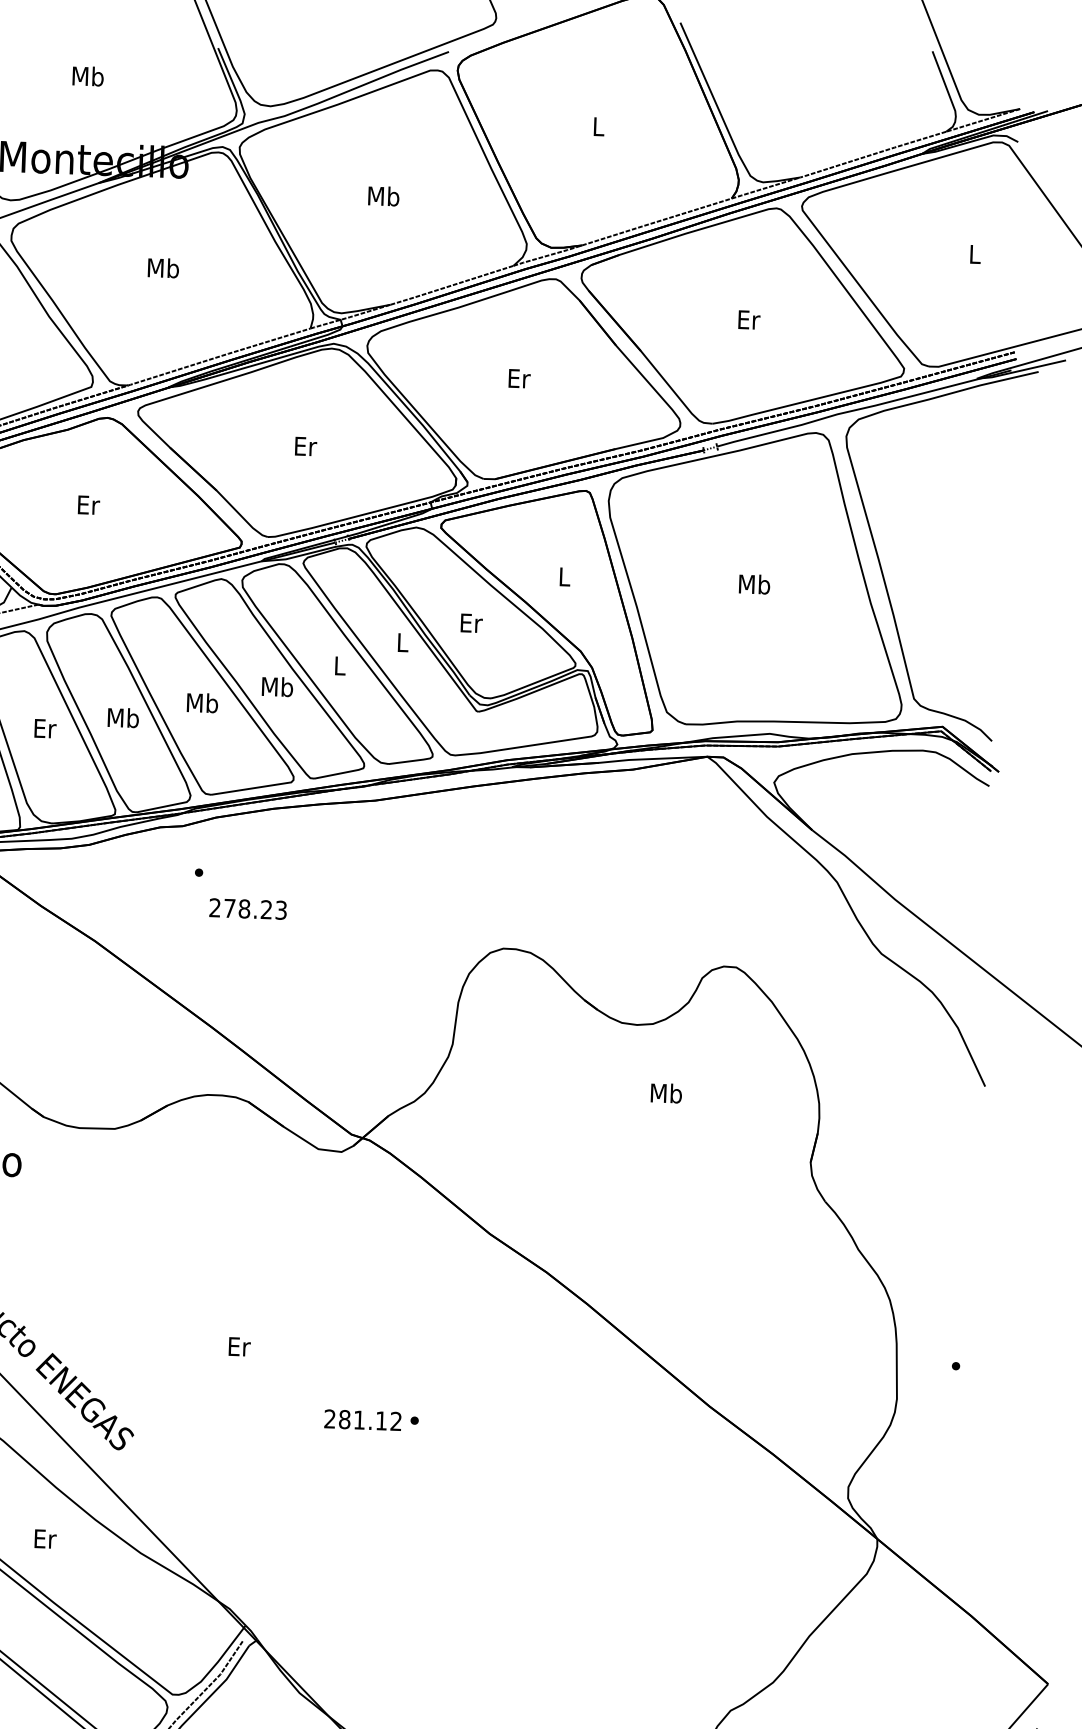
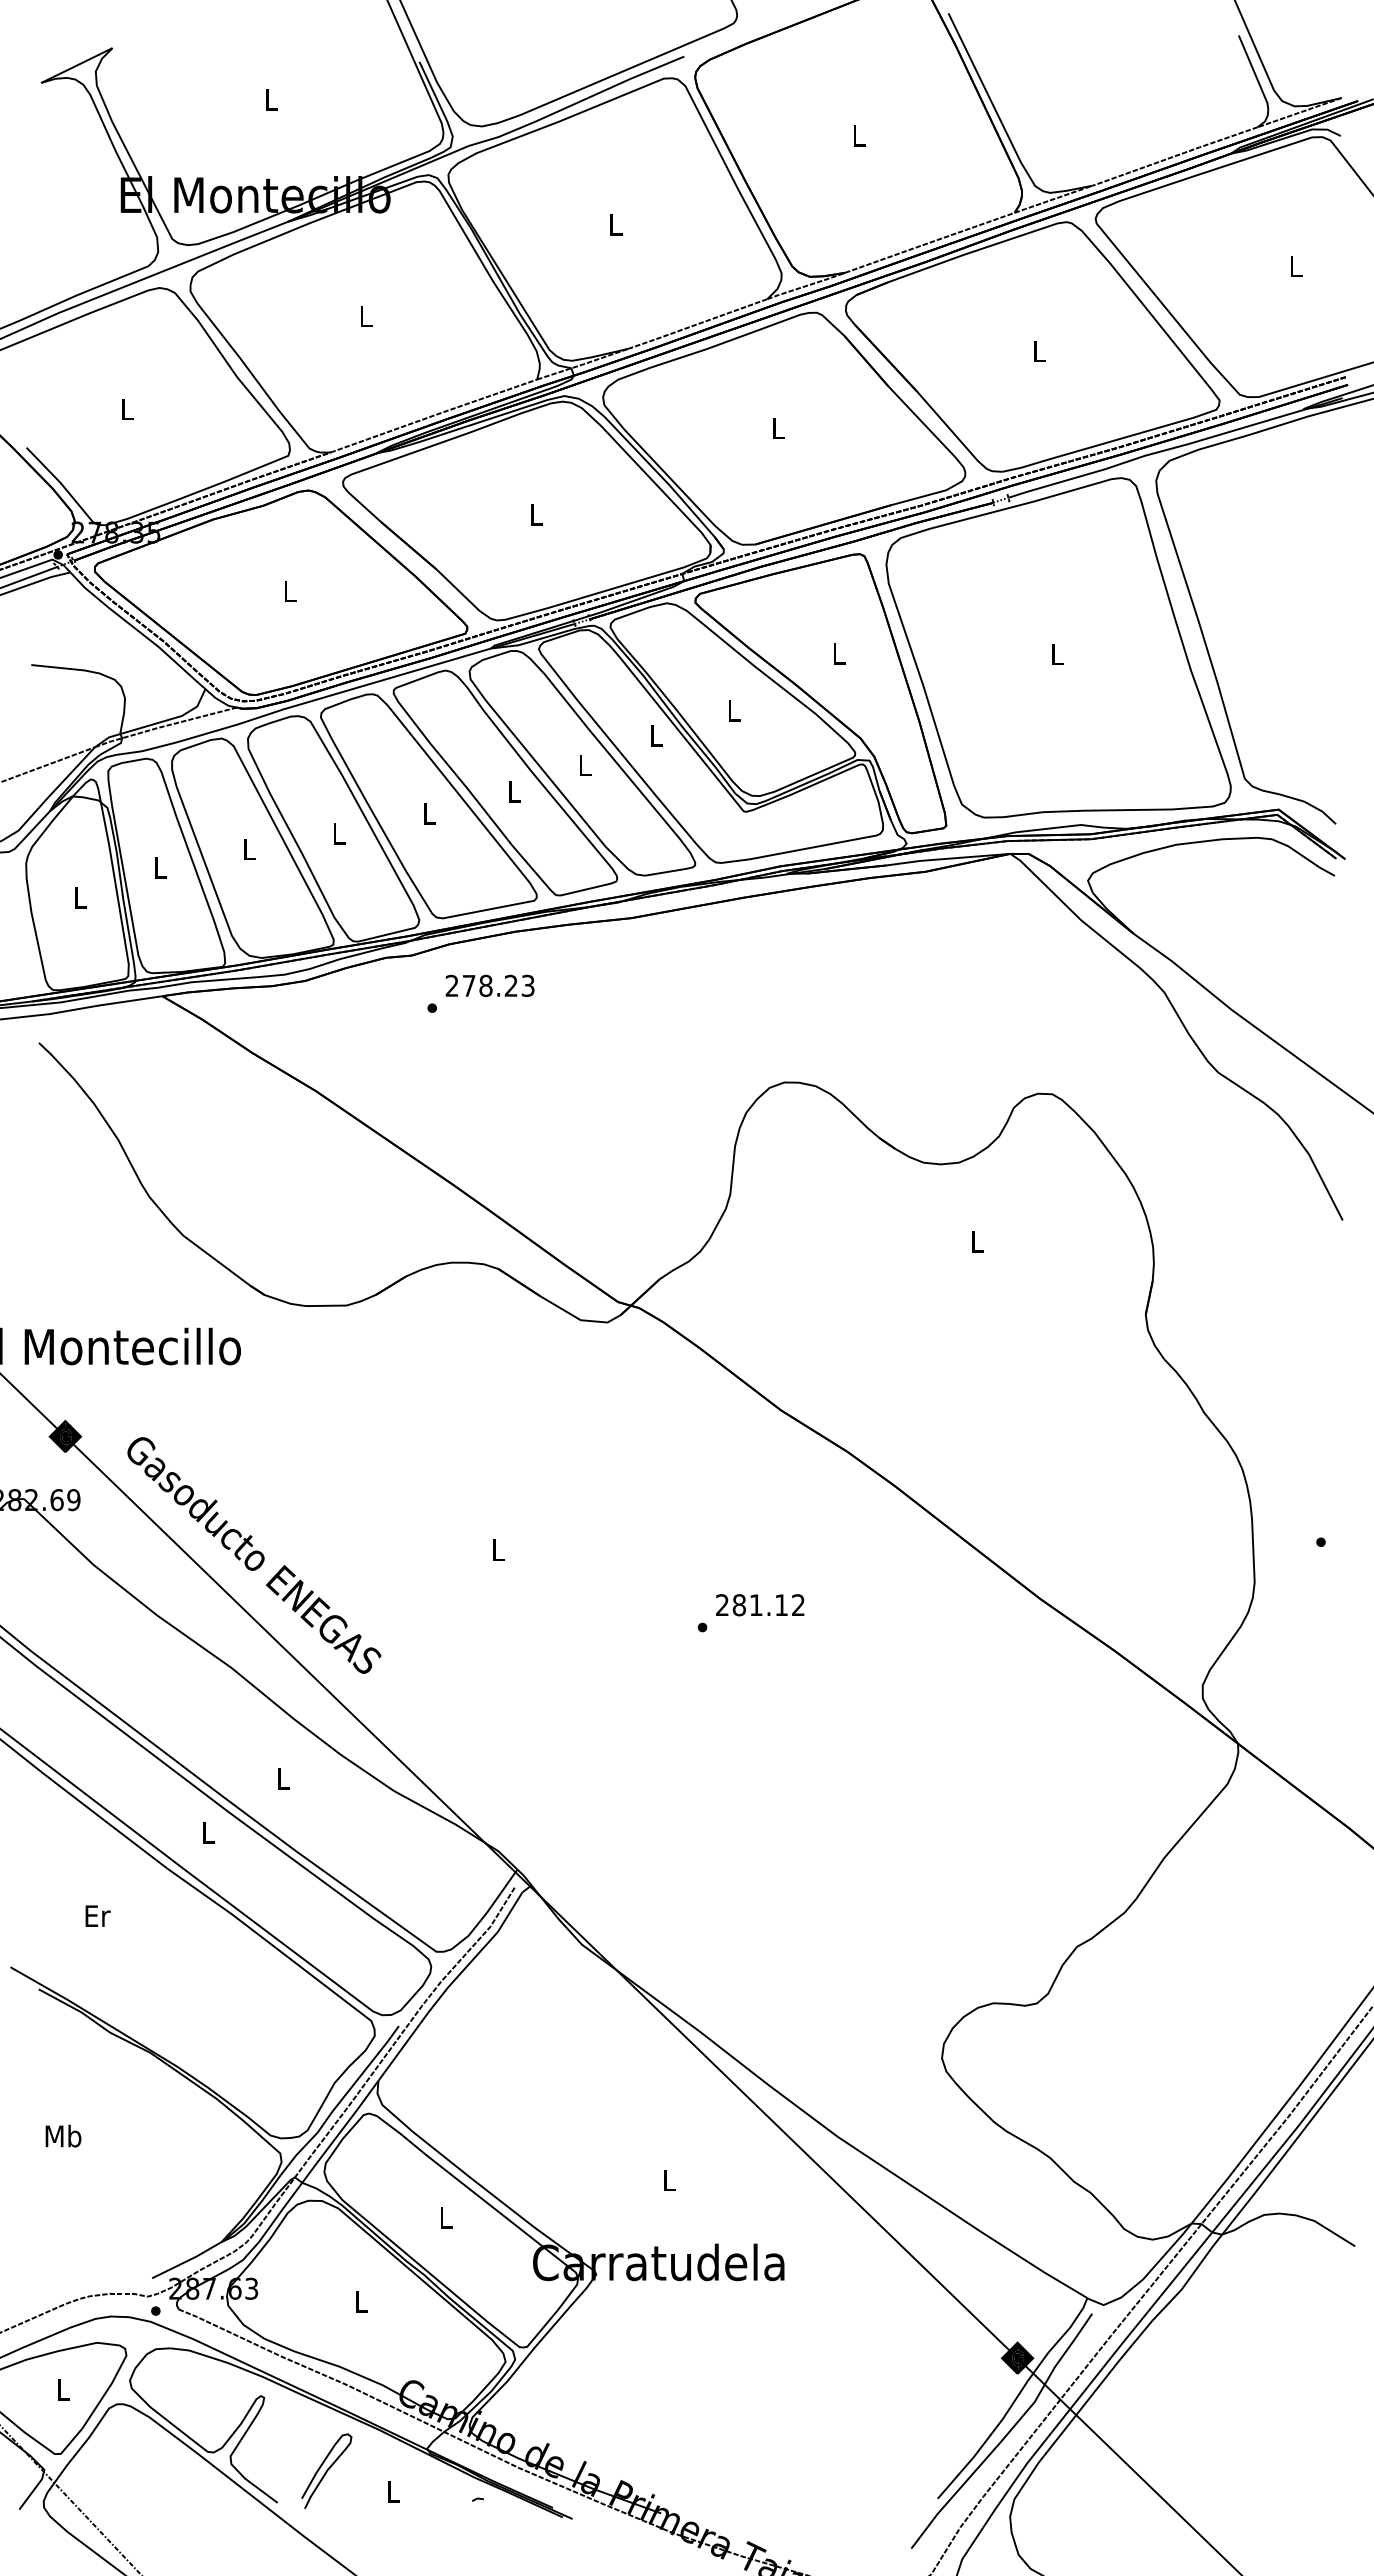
text: (88, 76) -> (271, 99), Mb -> L
text: (383, 195) -> (615, 224), Mb -> L
text: (162, 268) -> (365, 316), Mb -> L
text: (748, 320) -> (1039, 351), Er -> L
text: (519, 378) -> (778, 428), Er -> L
text: (305, 446) -> (536, 514), Er -> L
text: (88, 505) -> (290, 591), Er -> L
text: (754, 583) -> (1057, 653), Mb -> L
text: (471, 623) -> (734, 710), Er -> L
text: (277, 686) -> (514, 791), Mb -> L
text: (202, 703) -> (429, 813), Mb -> L
text: (122, 717) -> (338, 833), Mb -> L
text: (44, 728) -> (249, 849), Er -> L
text: (247, 908) -> (489, 985), moved
text: (666, 1093) -> (977, 1241), Mb -> L
text: (239, 1346) -> (498, 1549), Er -> L
text: (363, 1420) -> (760, 1605), moved
text: (45, 1538) -> (284, 1778), Er -> L

